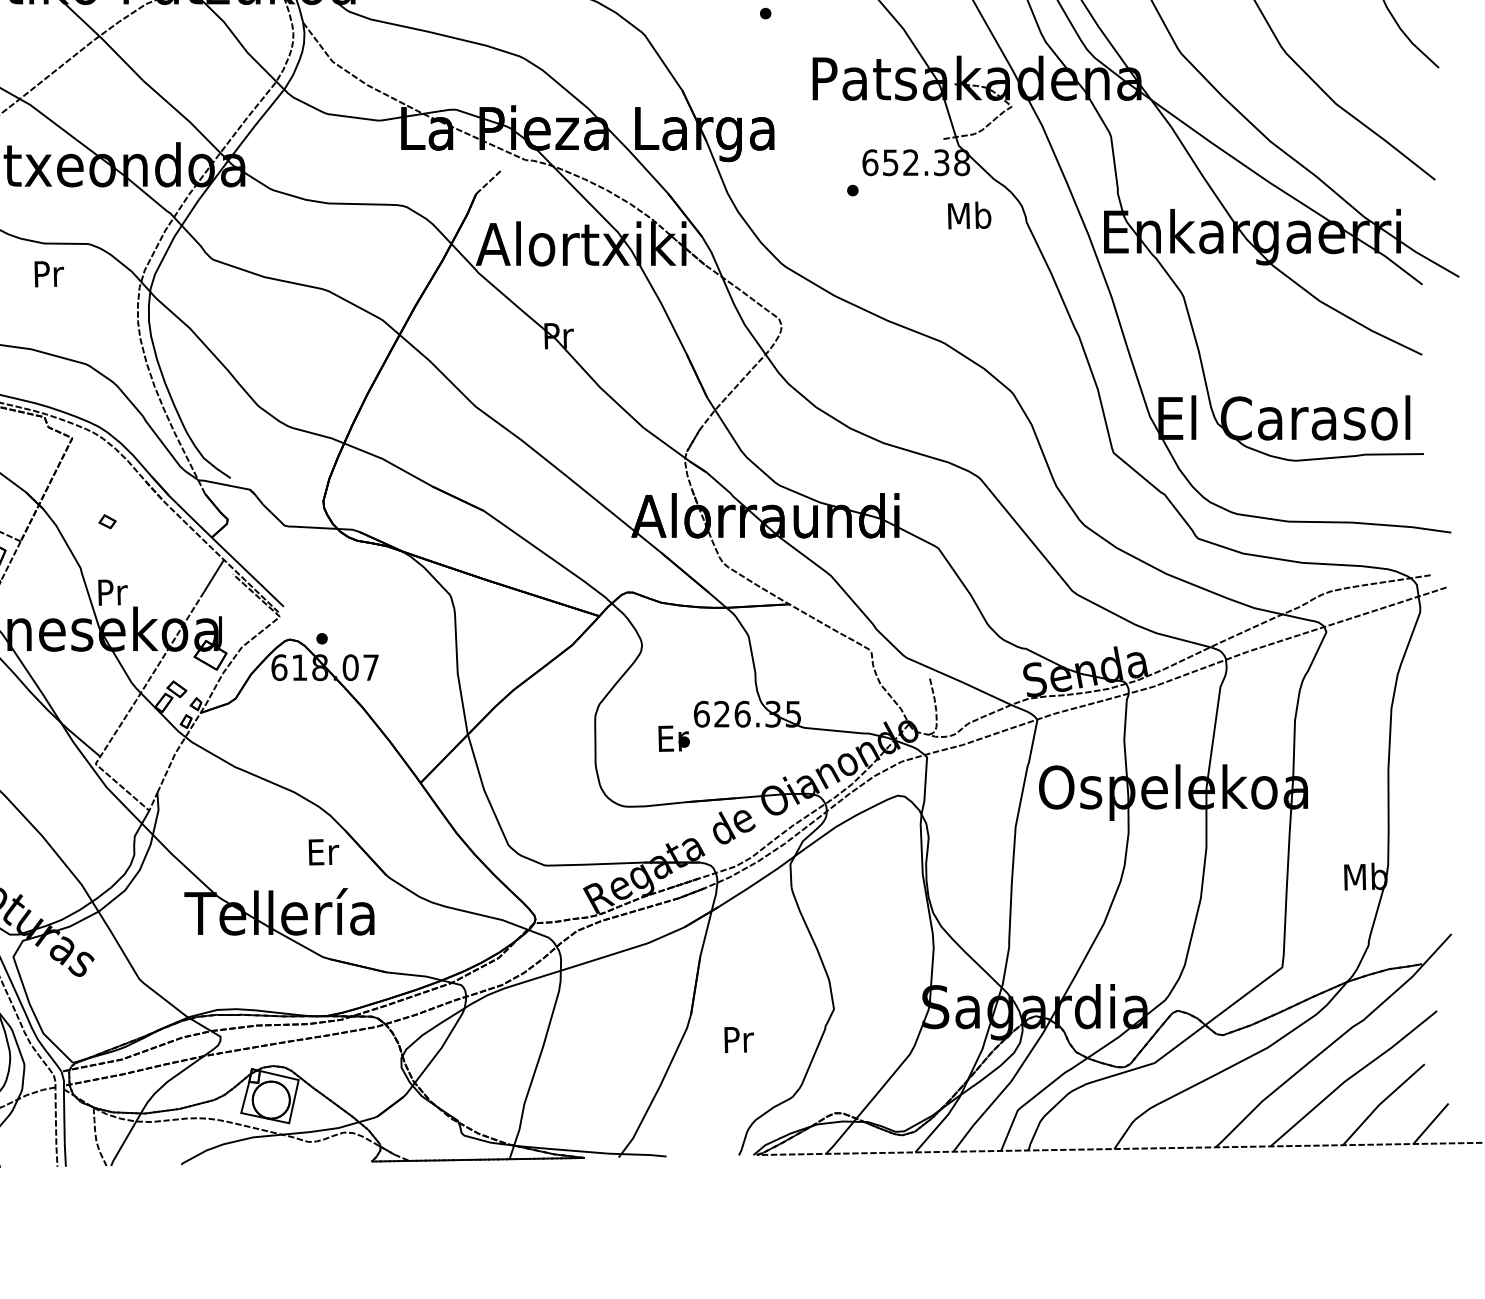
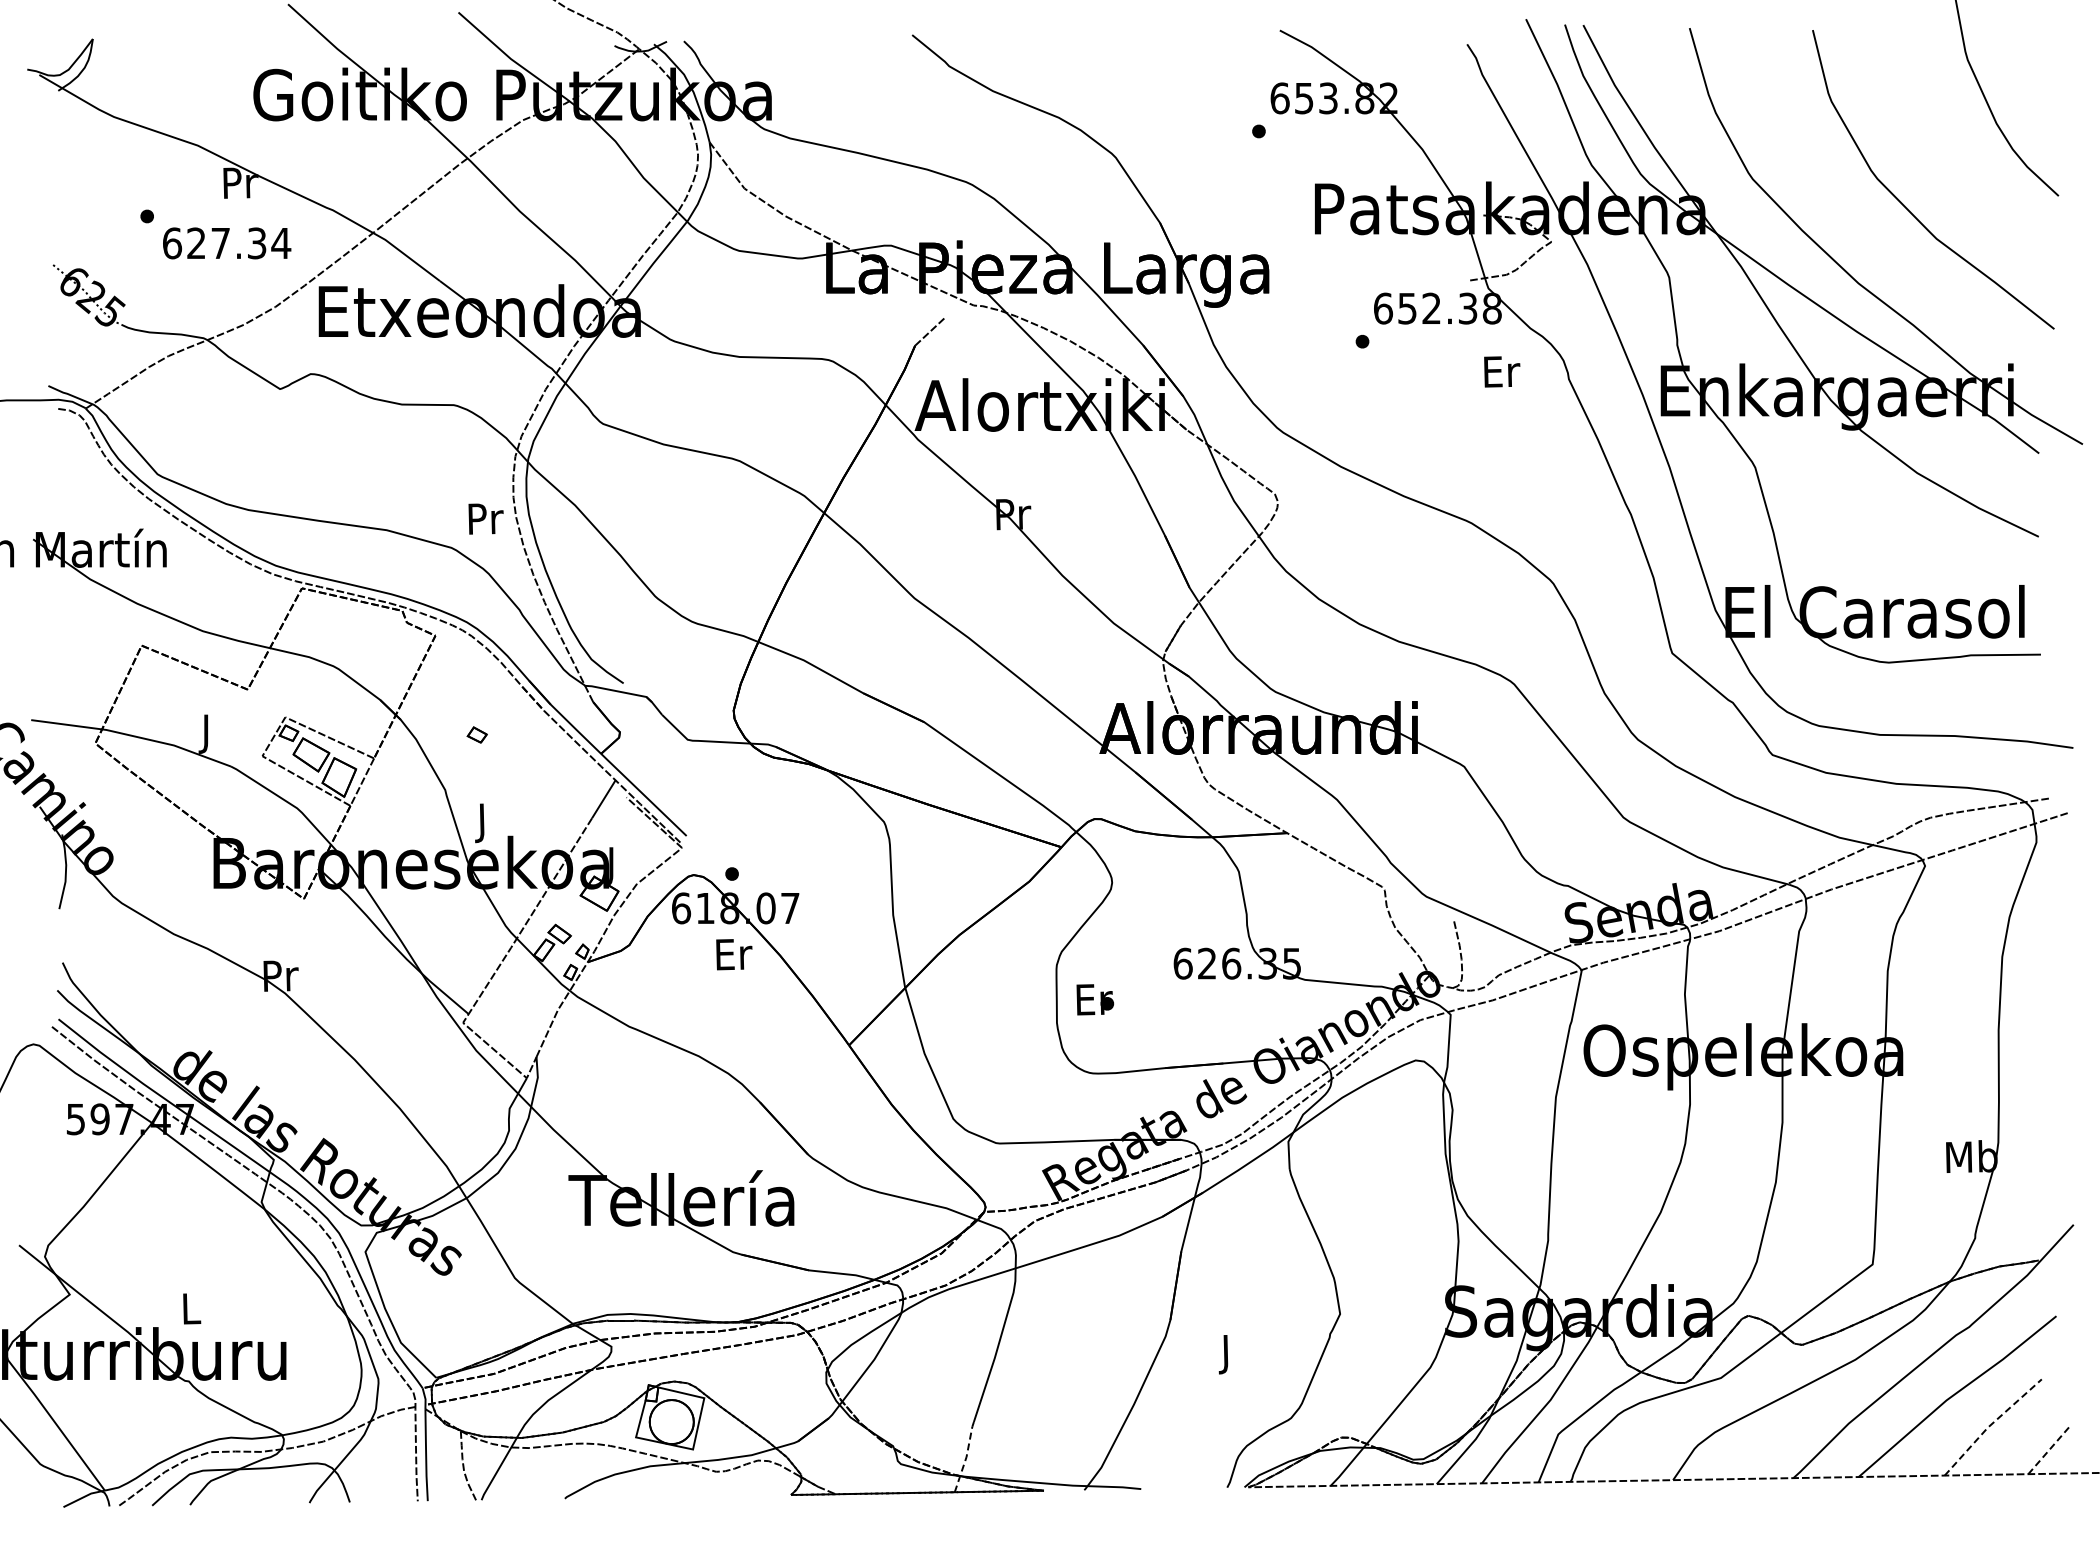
text: (969, 214) -> (1500, 370), Mb -> Er
text: (48, 273) -> (485, 518), moved
text: (112, 596) -> (483, 823), Pr -> J
text: (674, 738) -> (1095, 999), moved
text: (324, 852) -> (734, 954), moved
text: (739, 1043) -> (1227, 1354), Pr -> J
line: (1381, 1103) -> (1990, 1425), solid -> dashed
line: (1431, 1124) -> (2049, 1450), solid -> dashed
line: (519, 1129) -> (966, 1457), solid -> dashed

